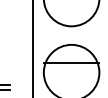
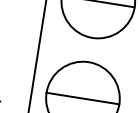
line: (71, 62) -> (82, 98), moved

